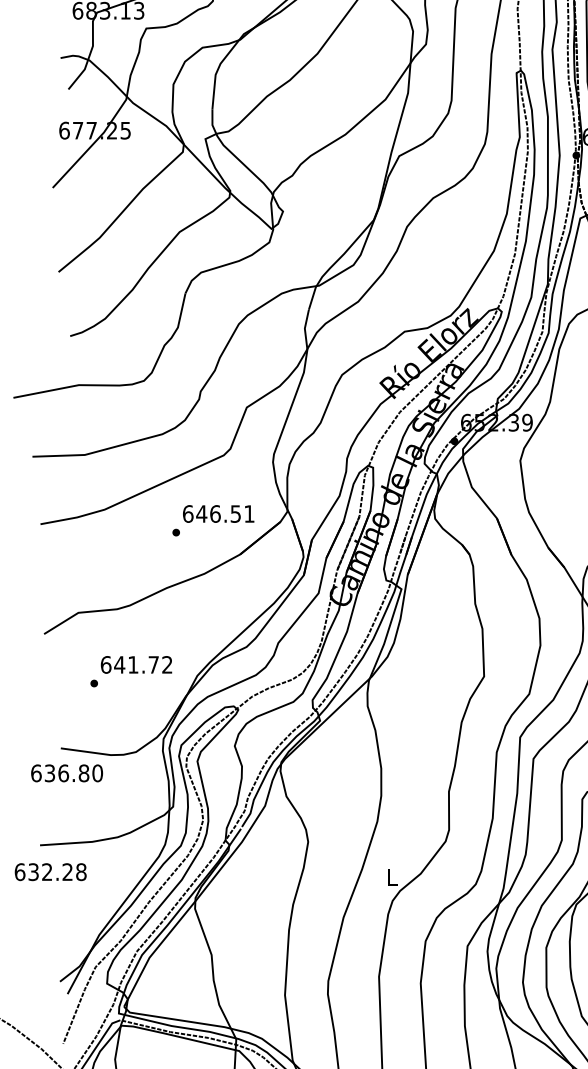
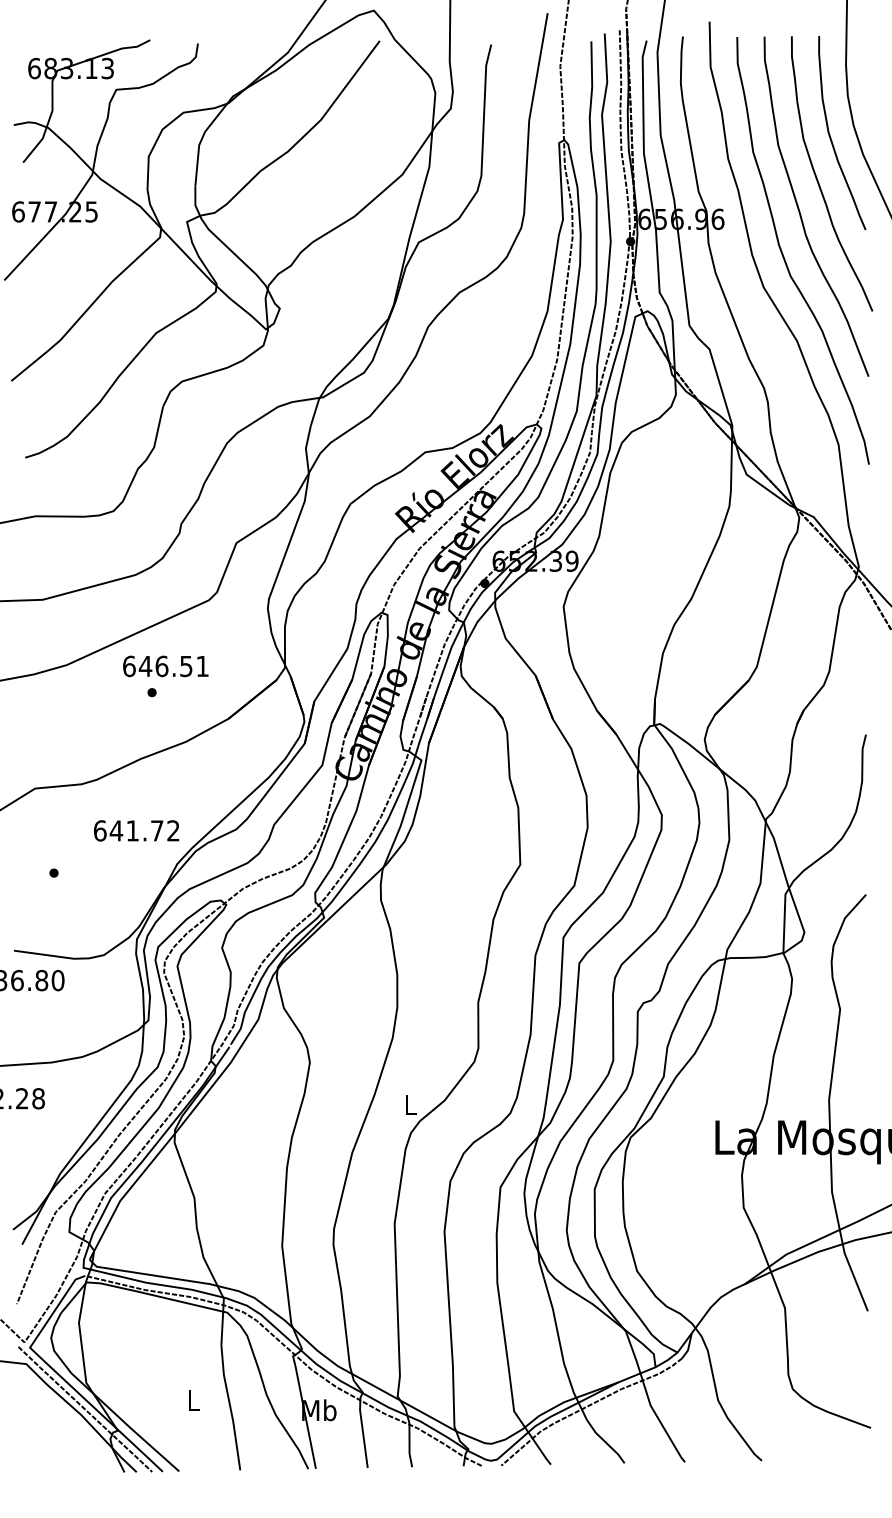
text: (218, 514) -> (165, 666), moved
text: (136, 664) -> (136, 830), moved

